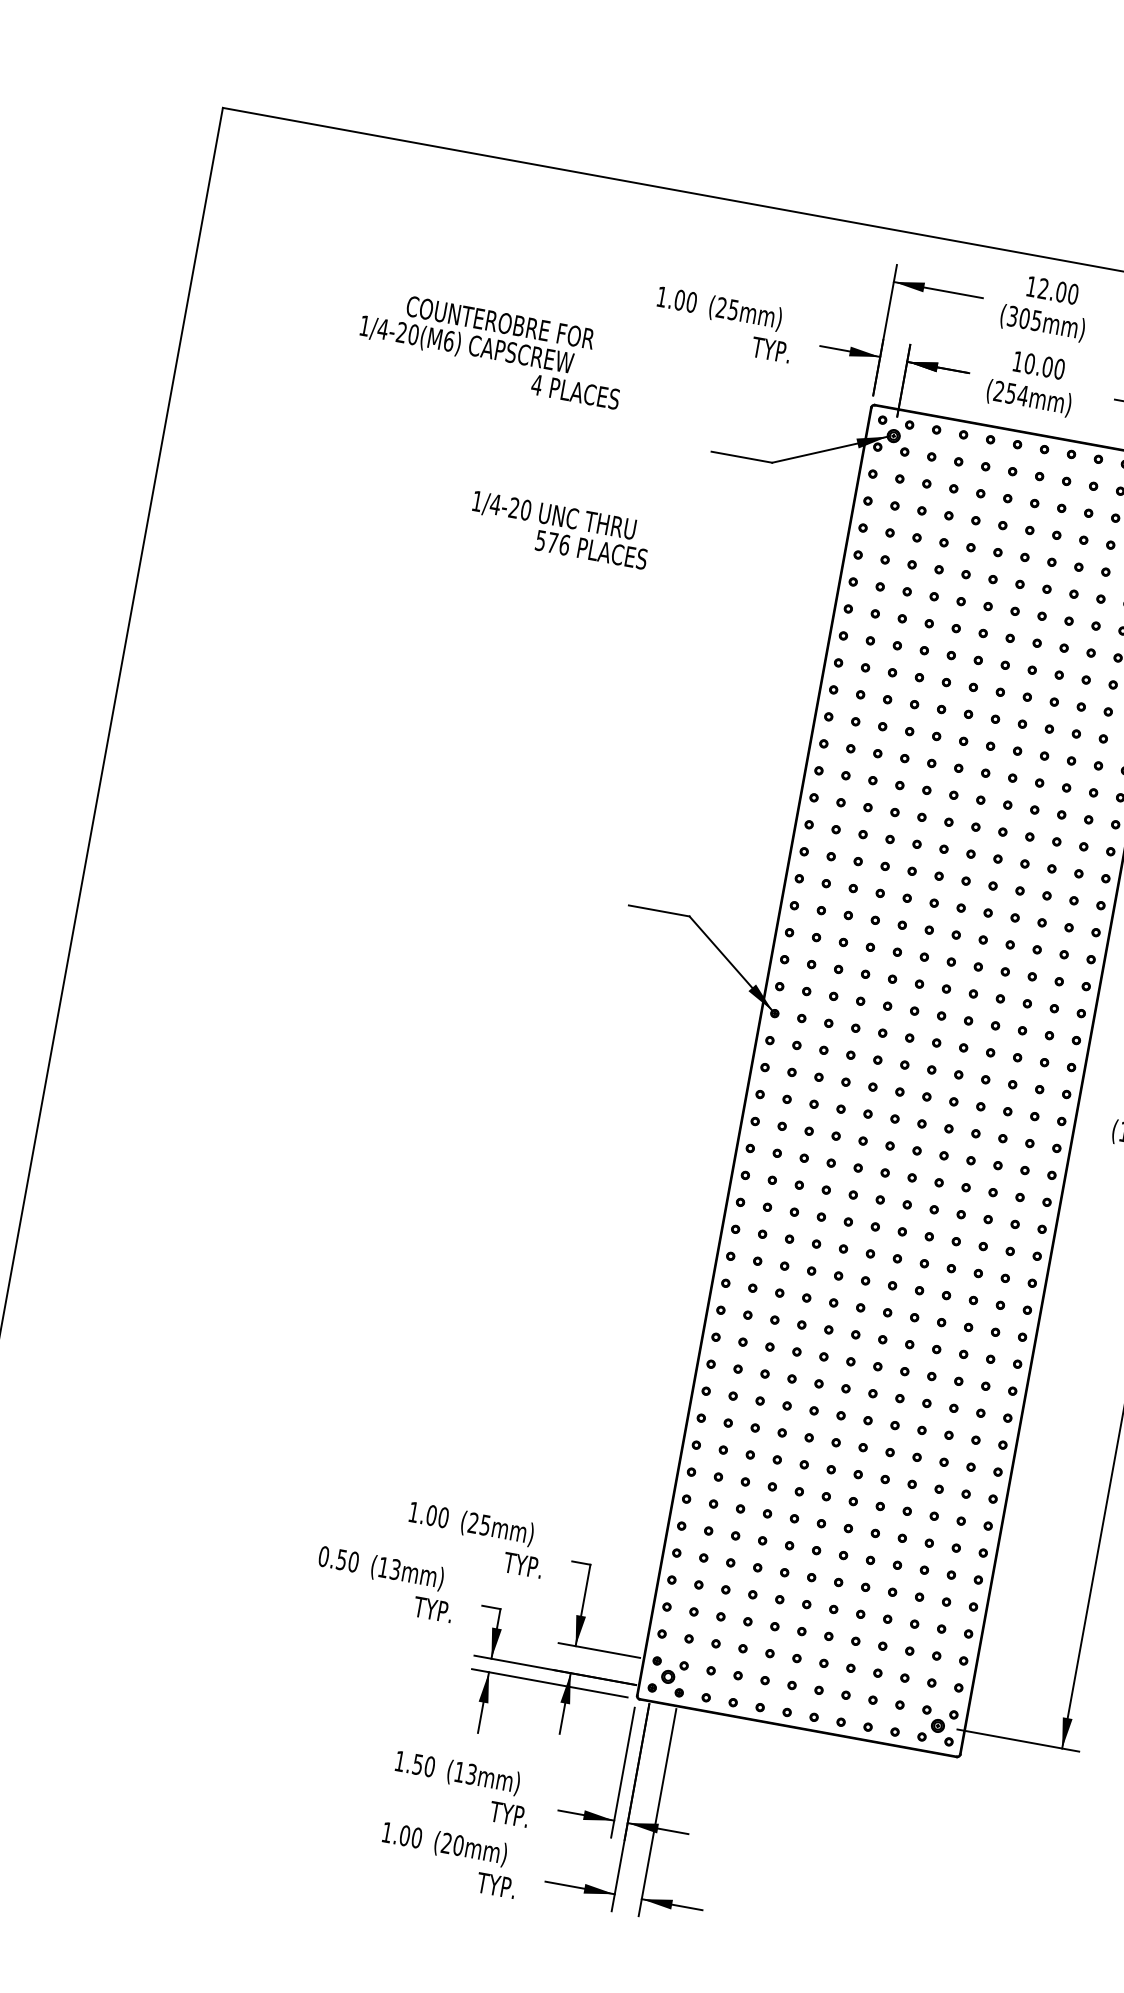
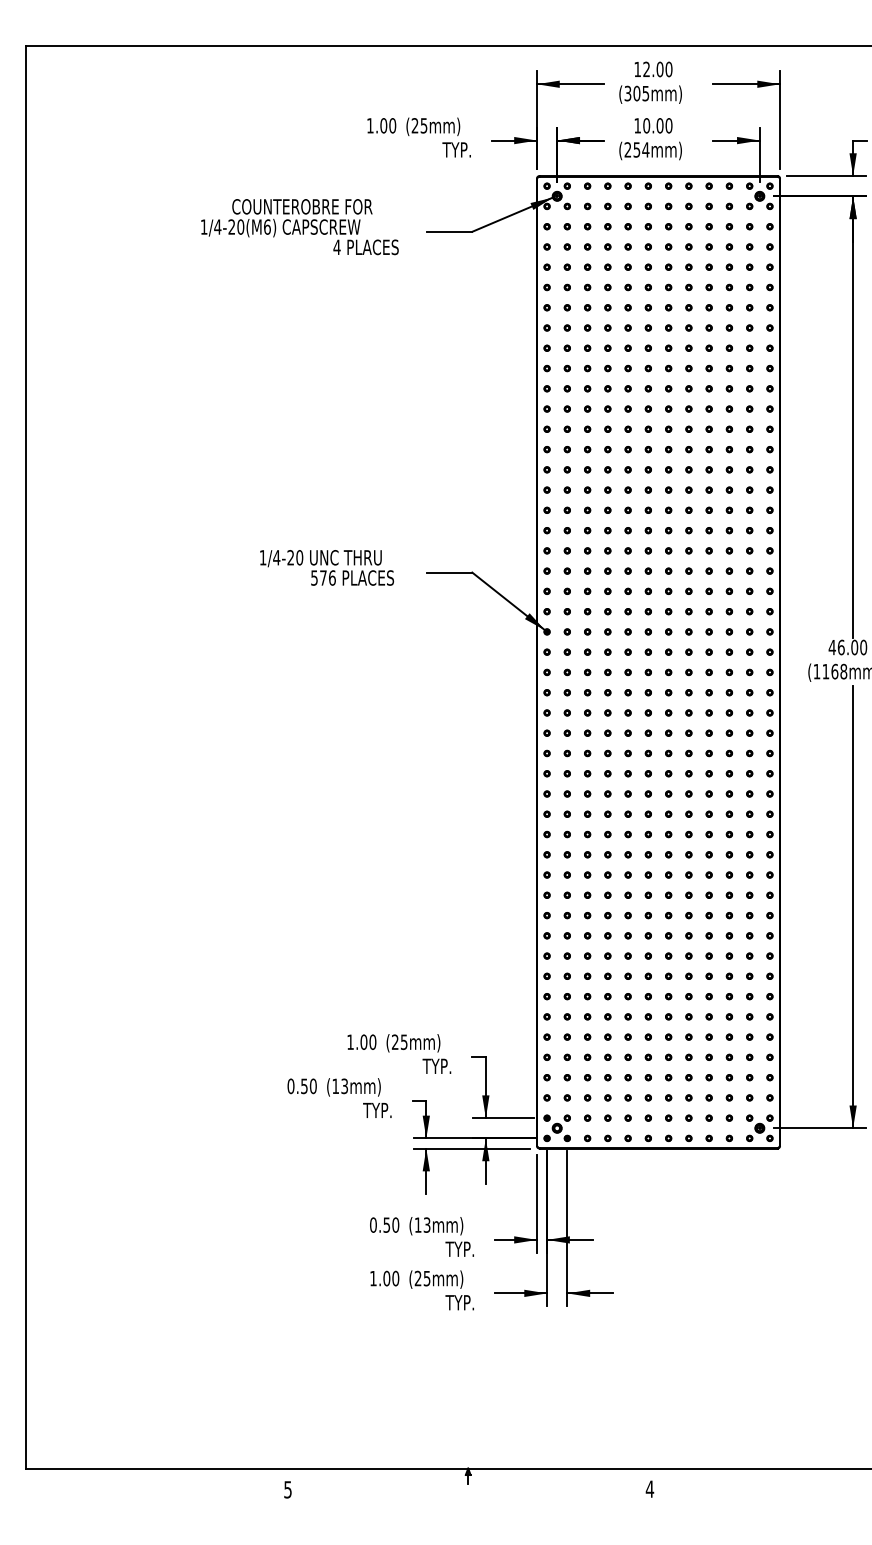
text: (491, 349) -> (299, 227), moved
text: (559, 529) -> (326, 567), moved
text: (400, 1760) -> (373, 1224), 1.50 -> 0.50
text: (457, 1845) -> (426, 1278), (20mm) -> (25mm)

